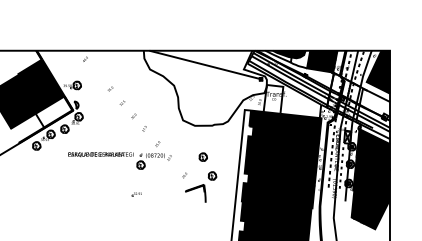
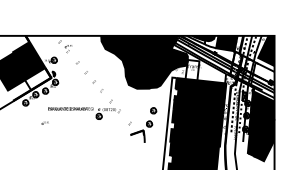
part: (97, 69) -> (68, 49), added
fill: (204, 87) -> (143, 61), added
part: (202, 156) -> (153, 110), moved
part: (136, 194) -> (45, 123), moved

